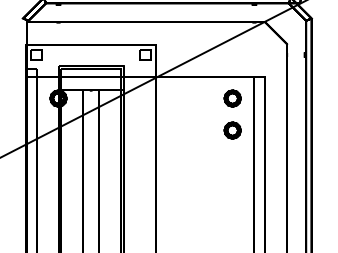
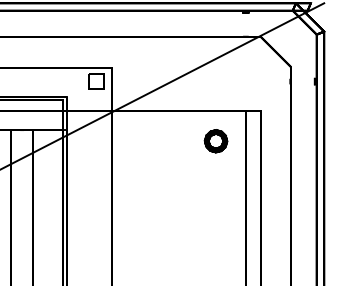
part: (232, 130) -> (215, 185), removed

